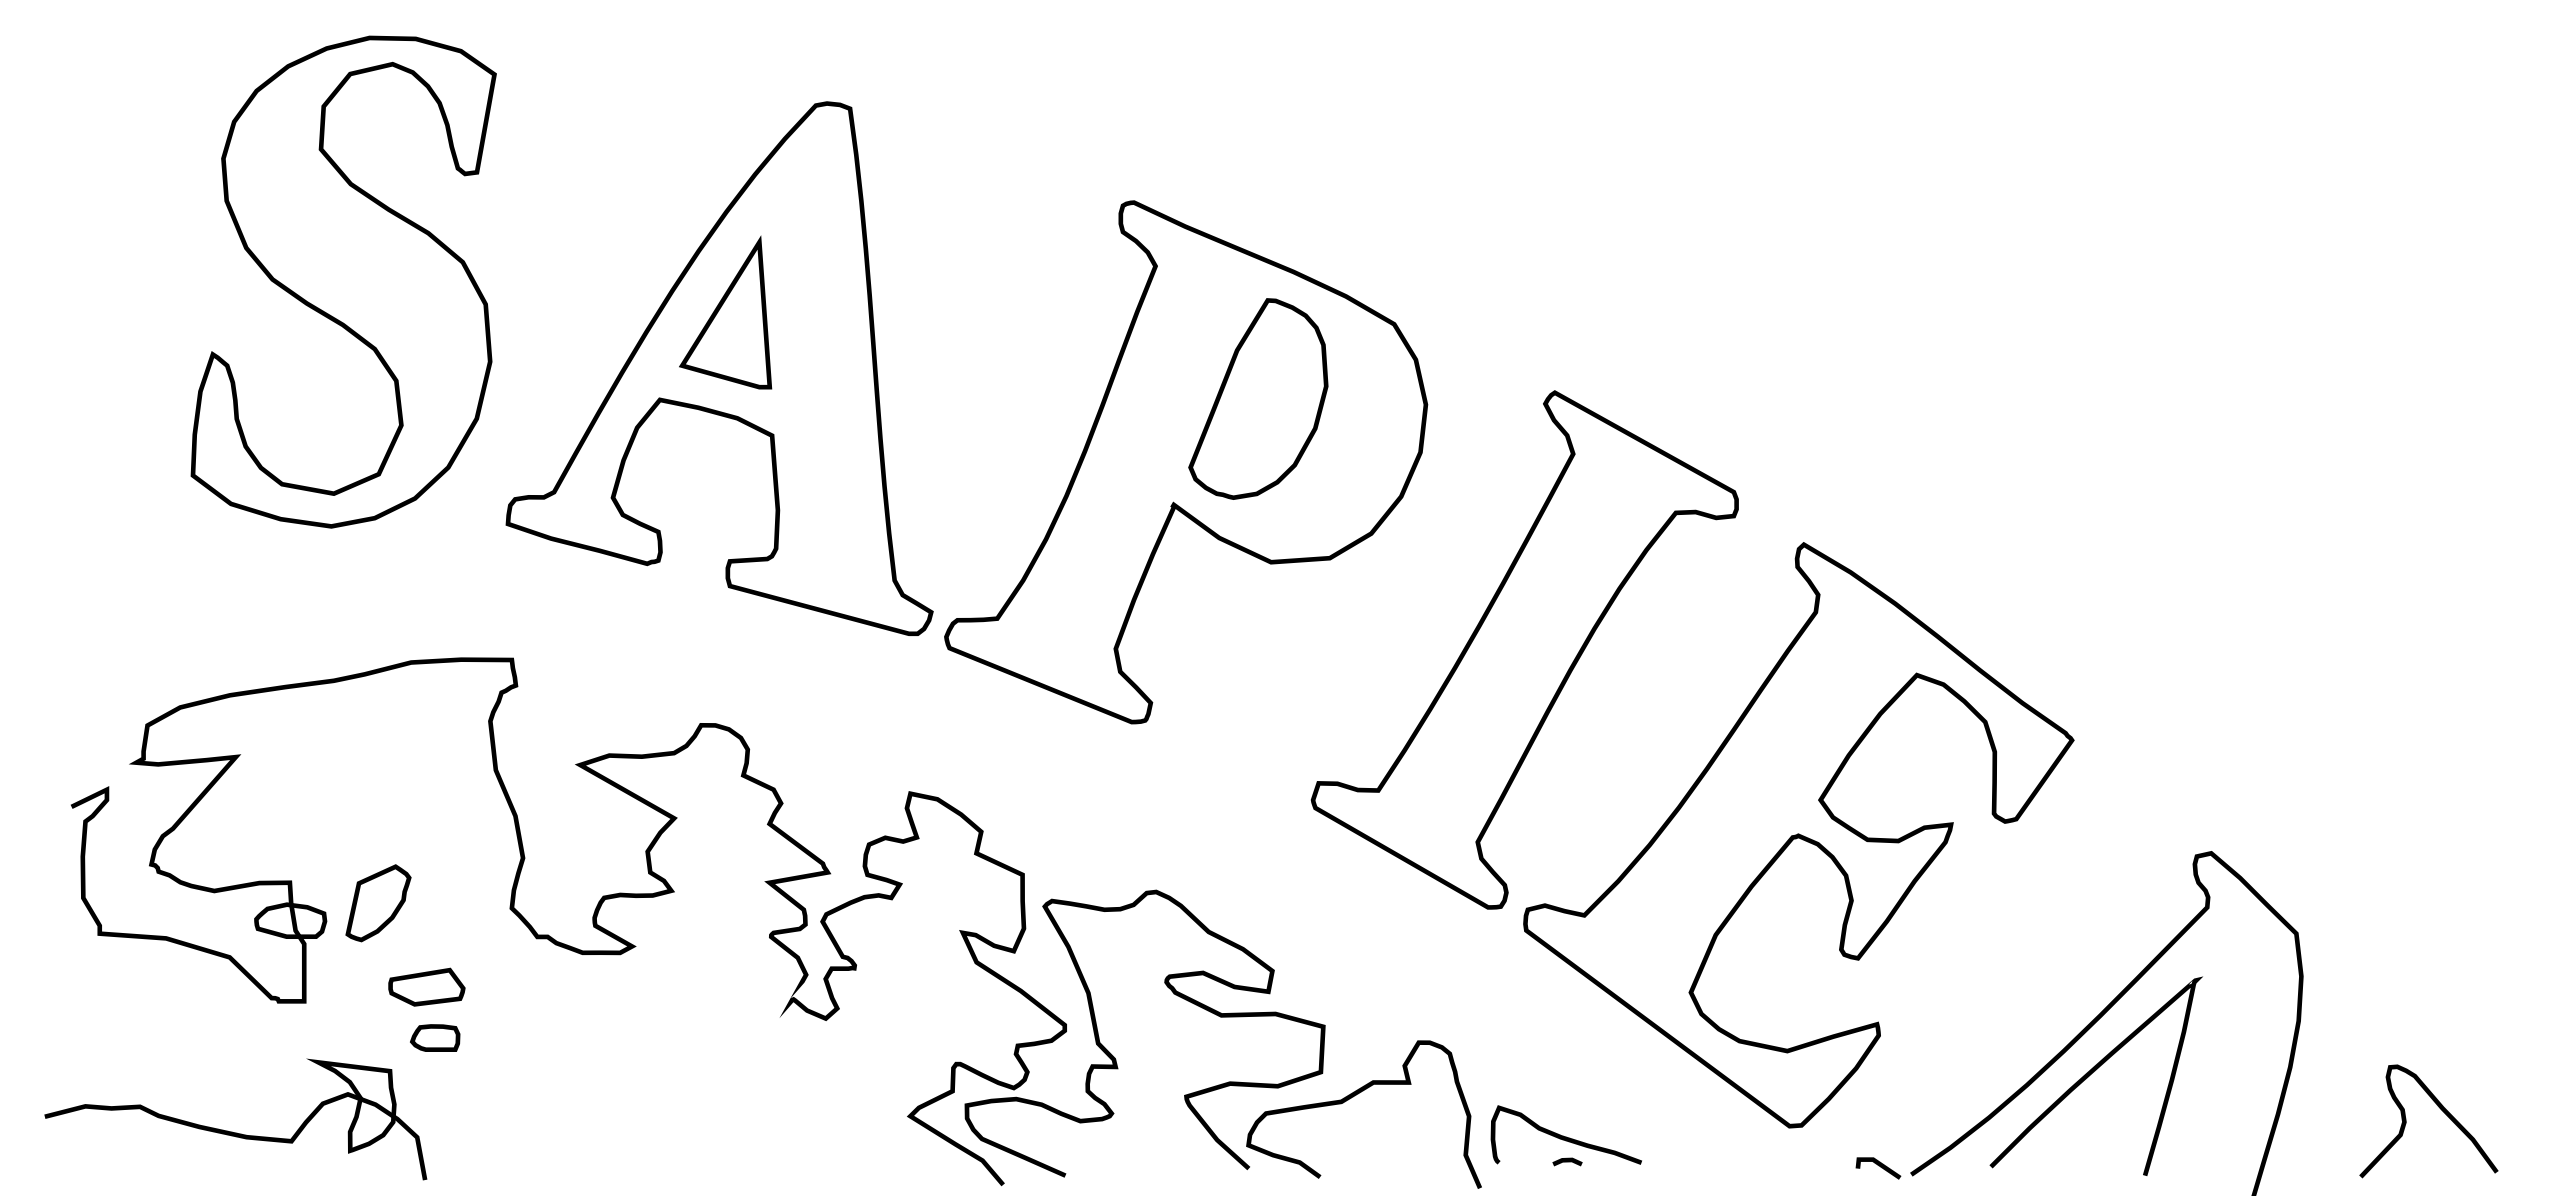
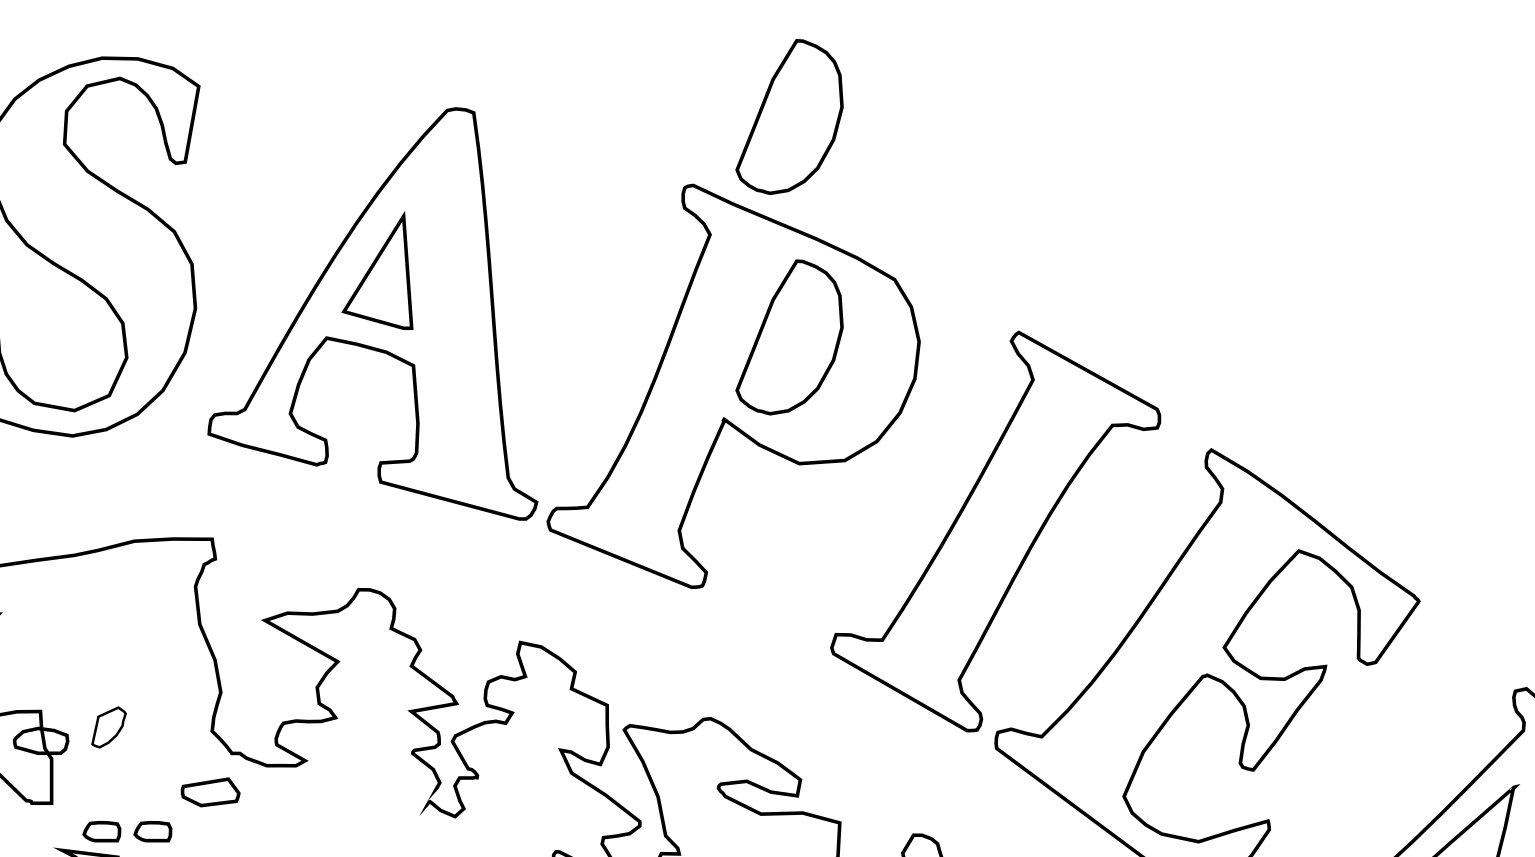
part: (1258, 113) -> (789, 116), added
part: (378, 903) -> (109, 727), size x0.7
part: (426, 986) -> (210, 791), moved
part: (369, 1037) -> (102, 831), added

